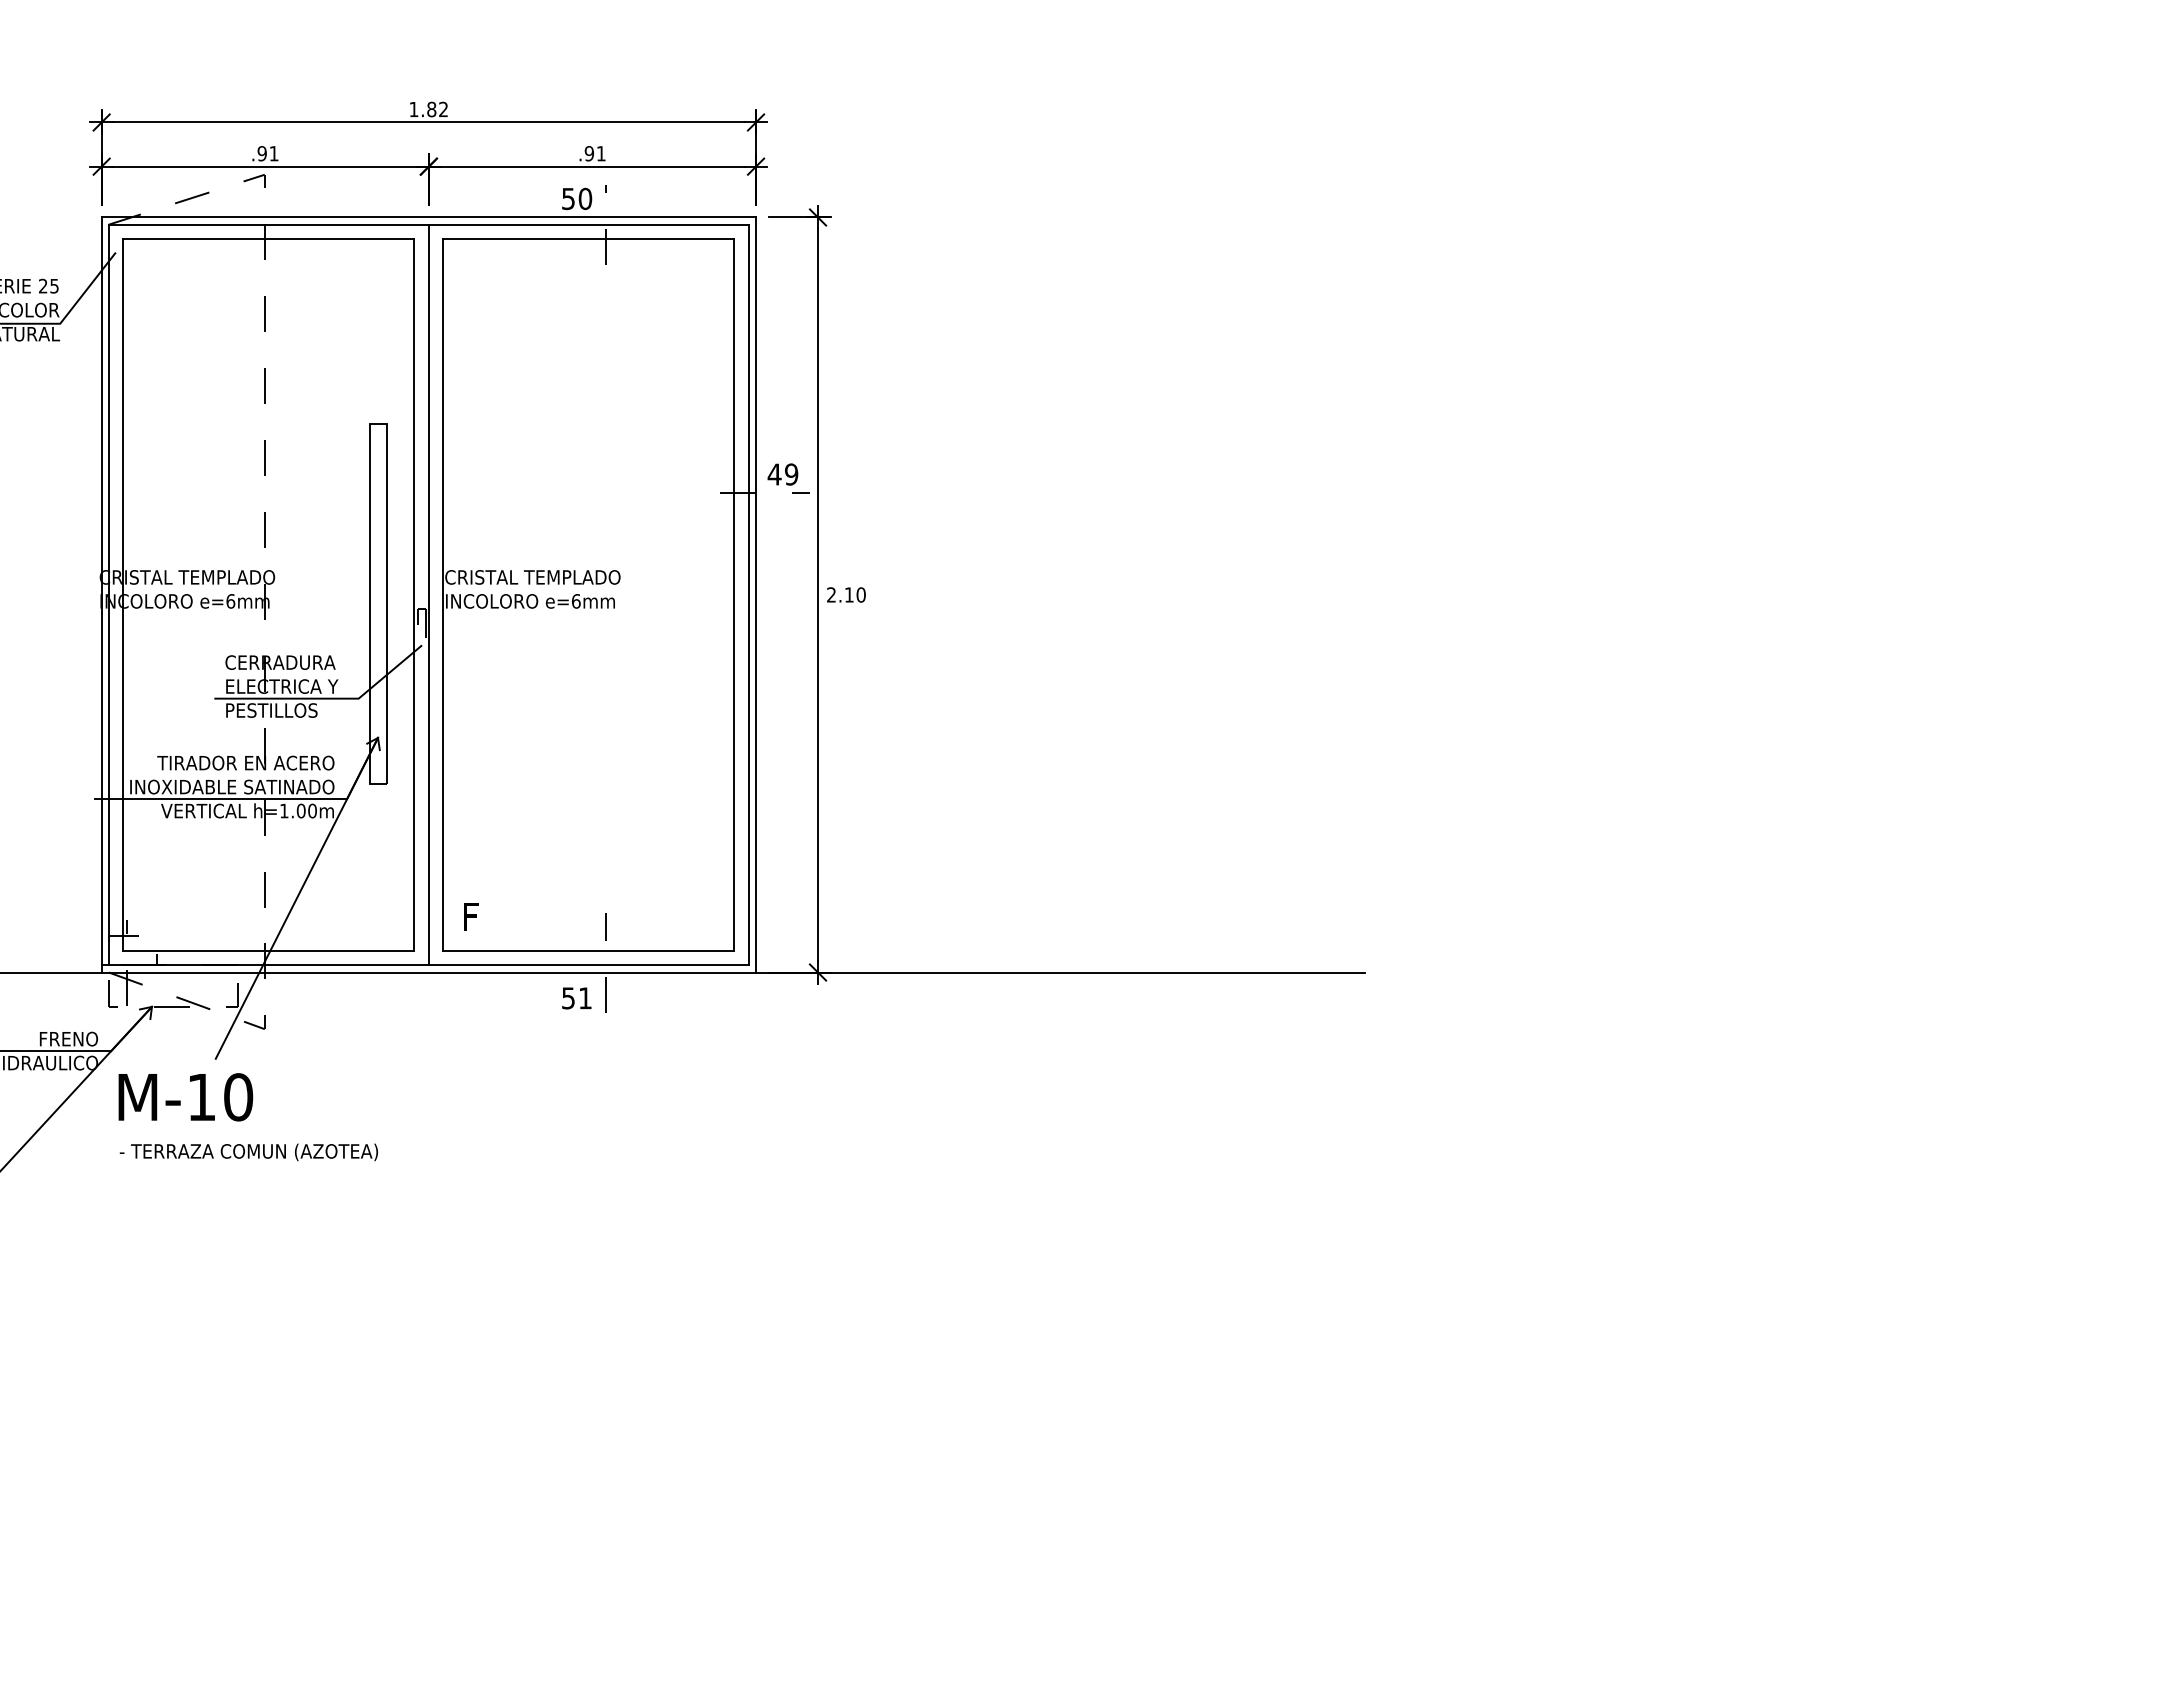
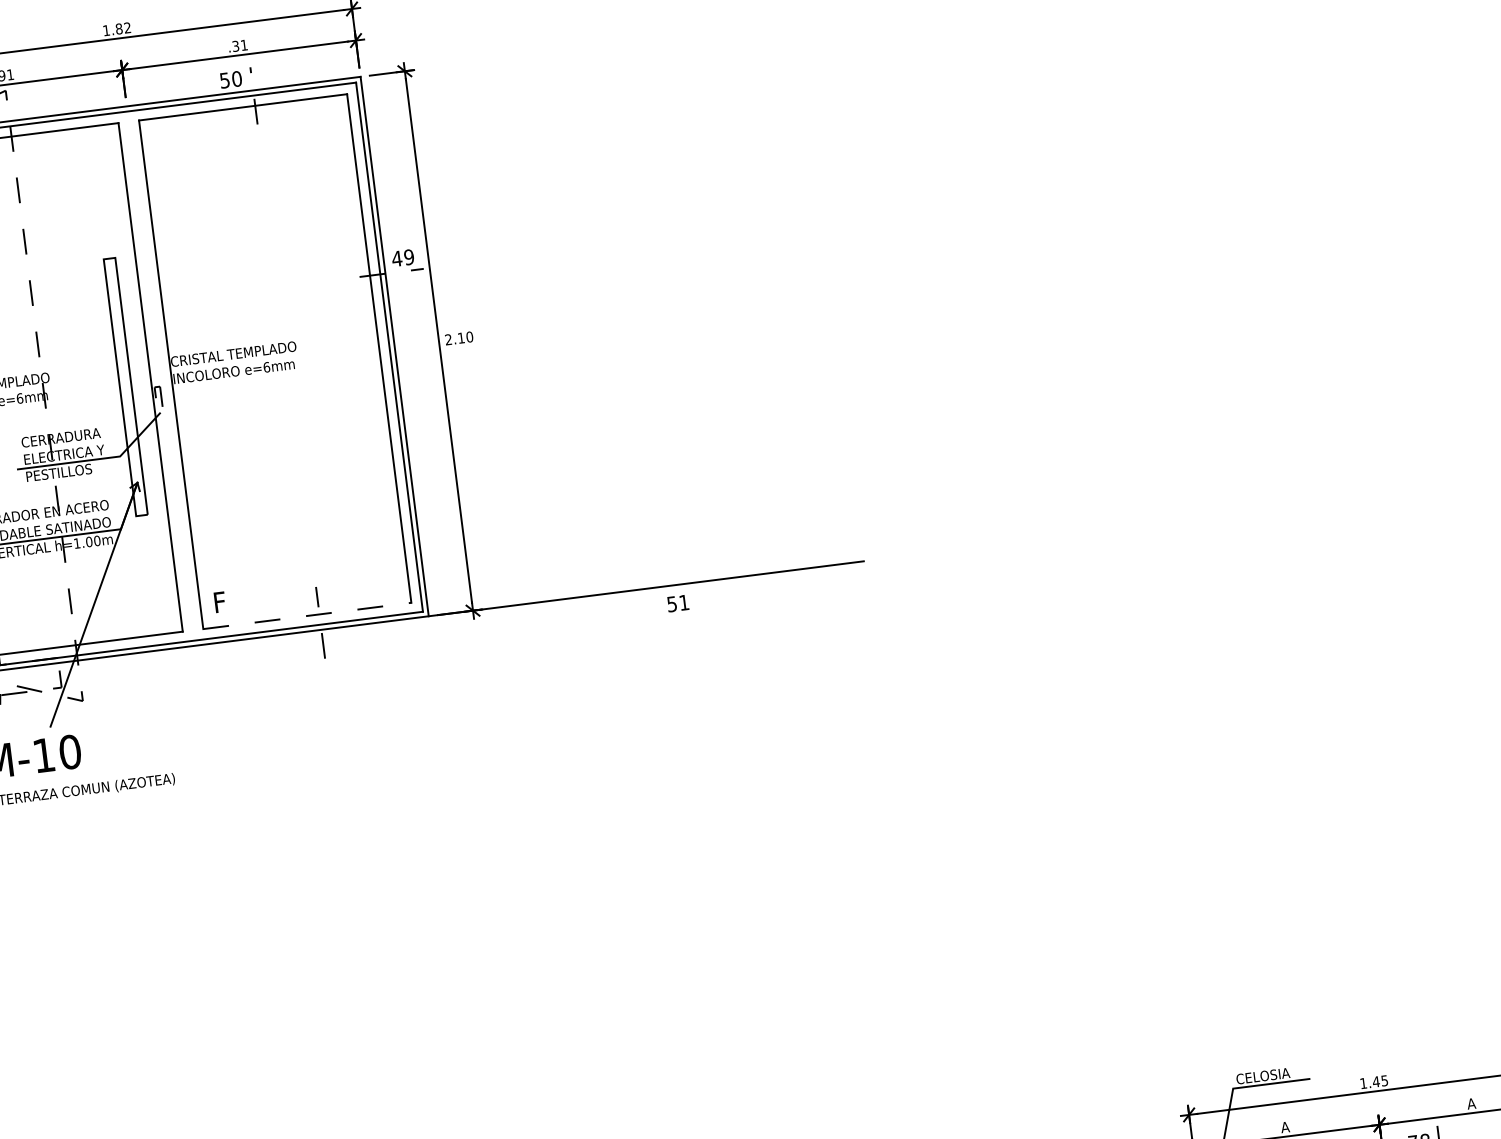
text: (589, 153) -> (235, 46), .91 -> .31
line: (428, 594) -> (160, 375), removed
line: (588, 950) -> (307, 615), solid -> dashed
text: (576, 998) -> (677, 603), moved

